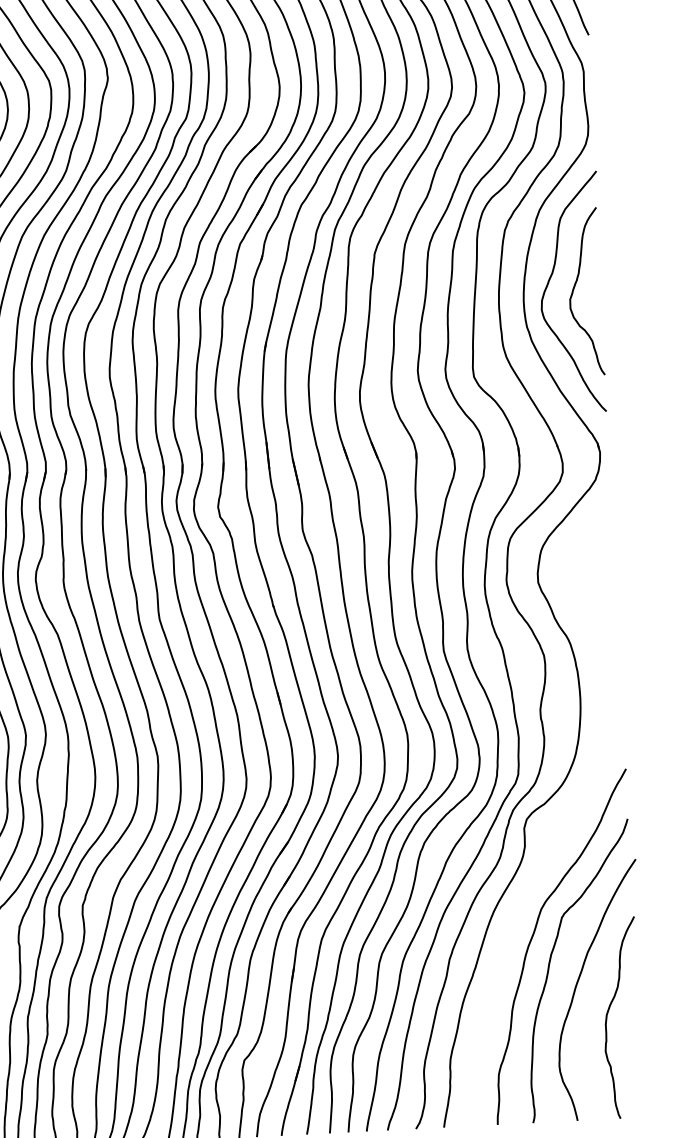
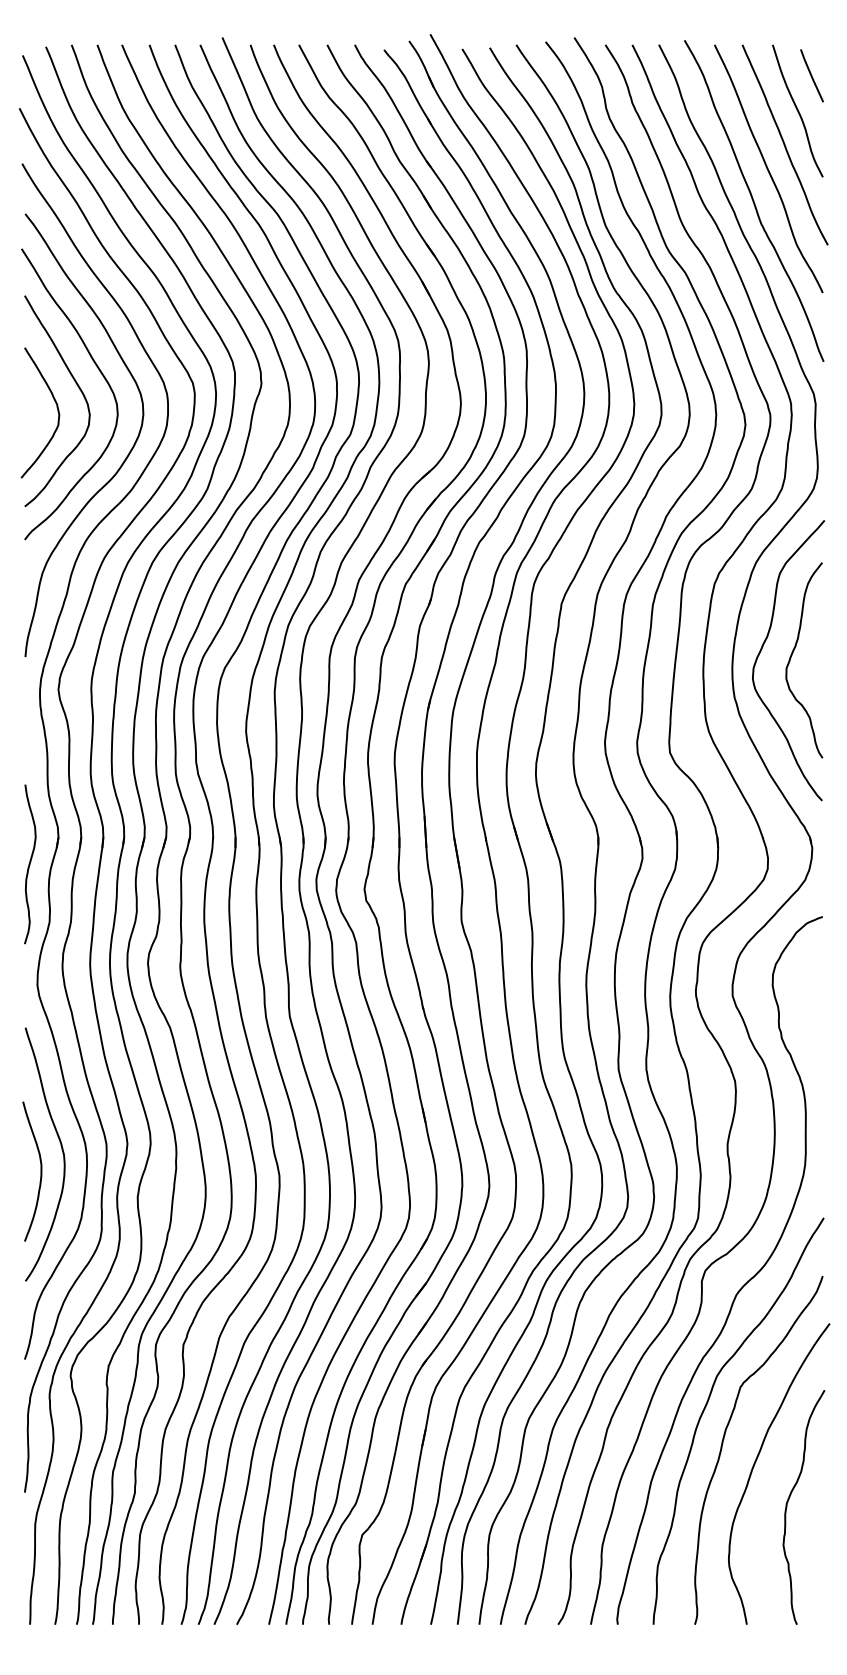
curve: (559, 830) -> (742, 1285), added

